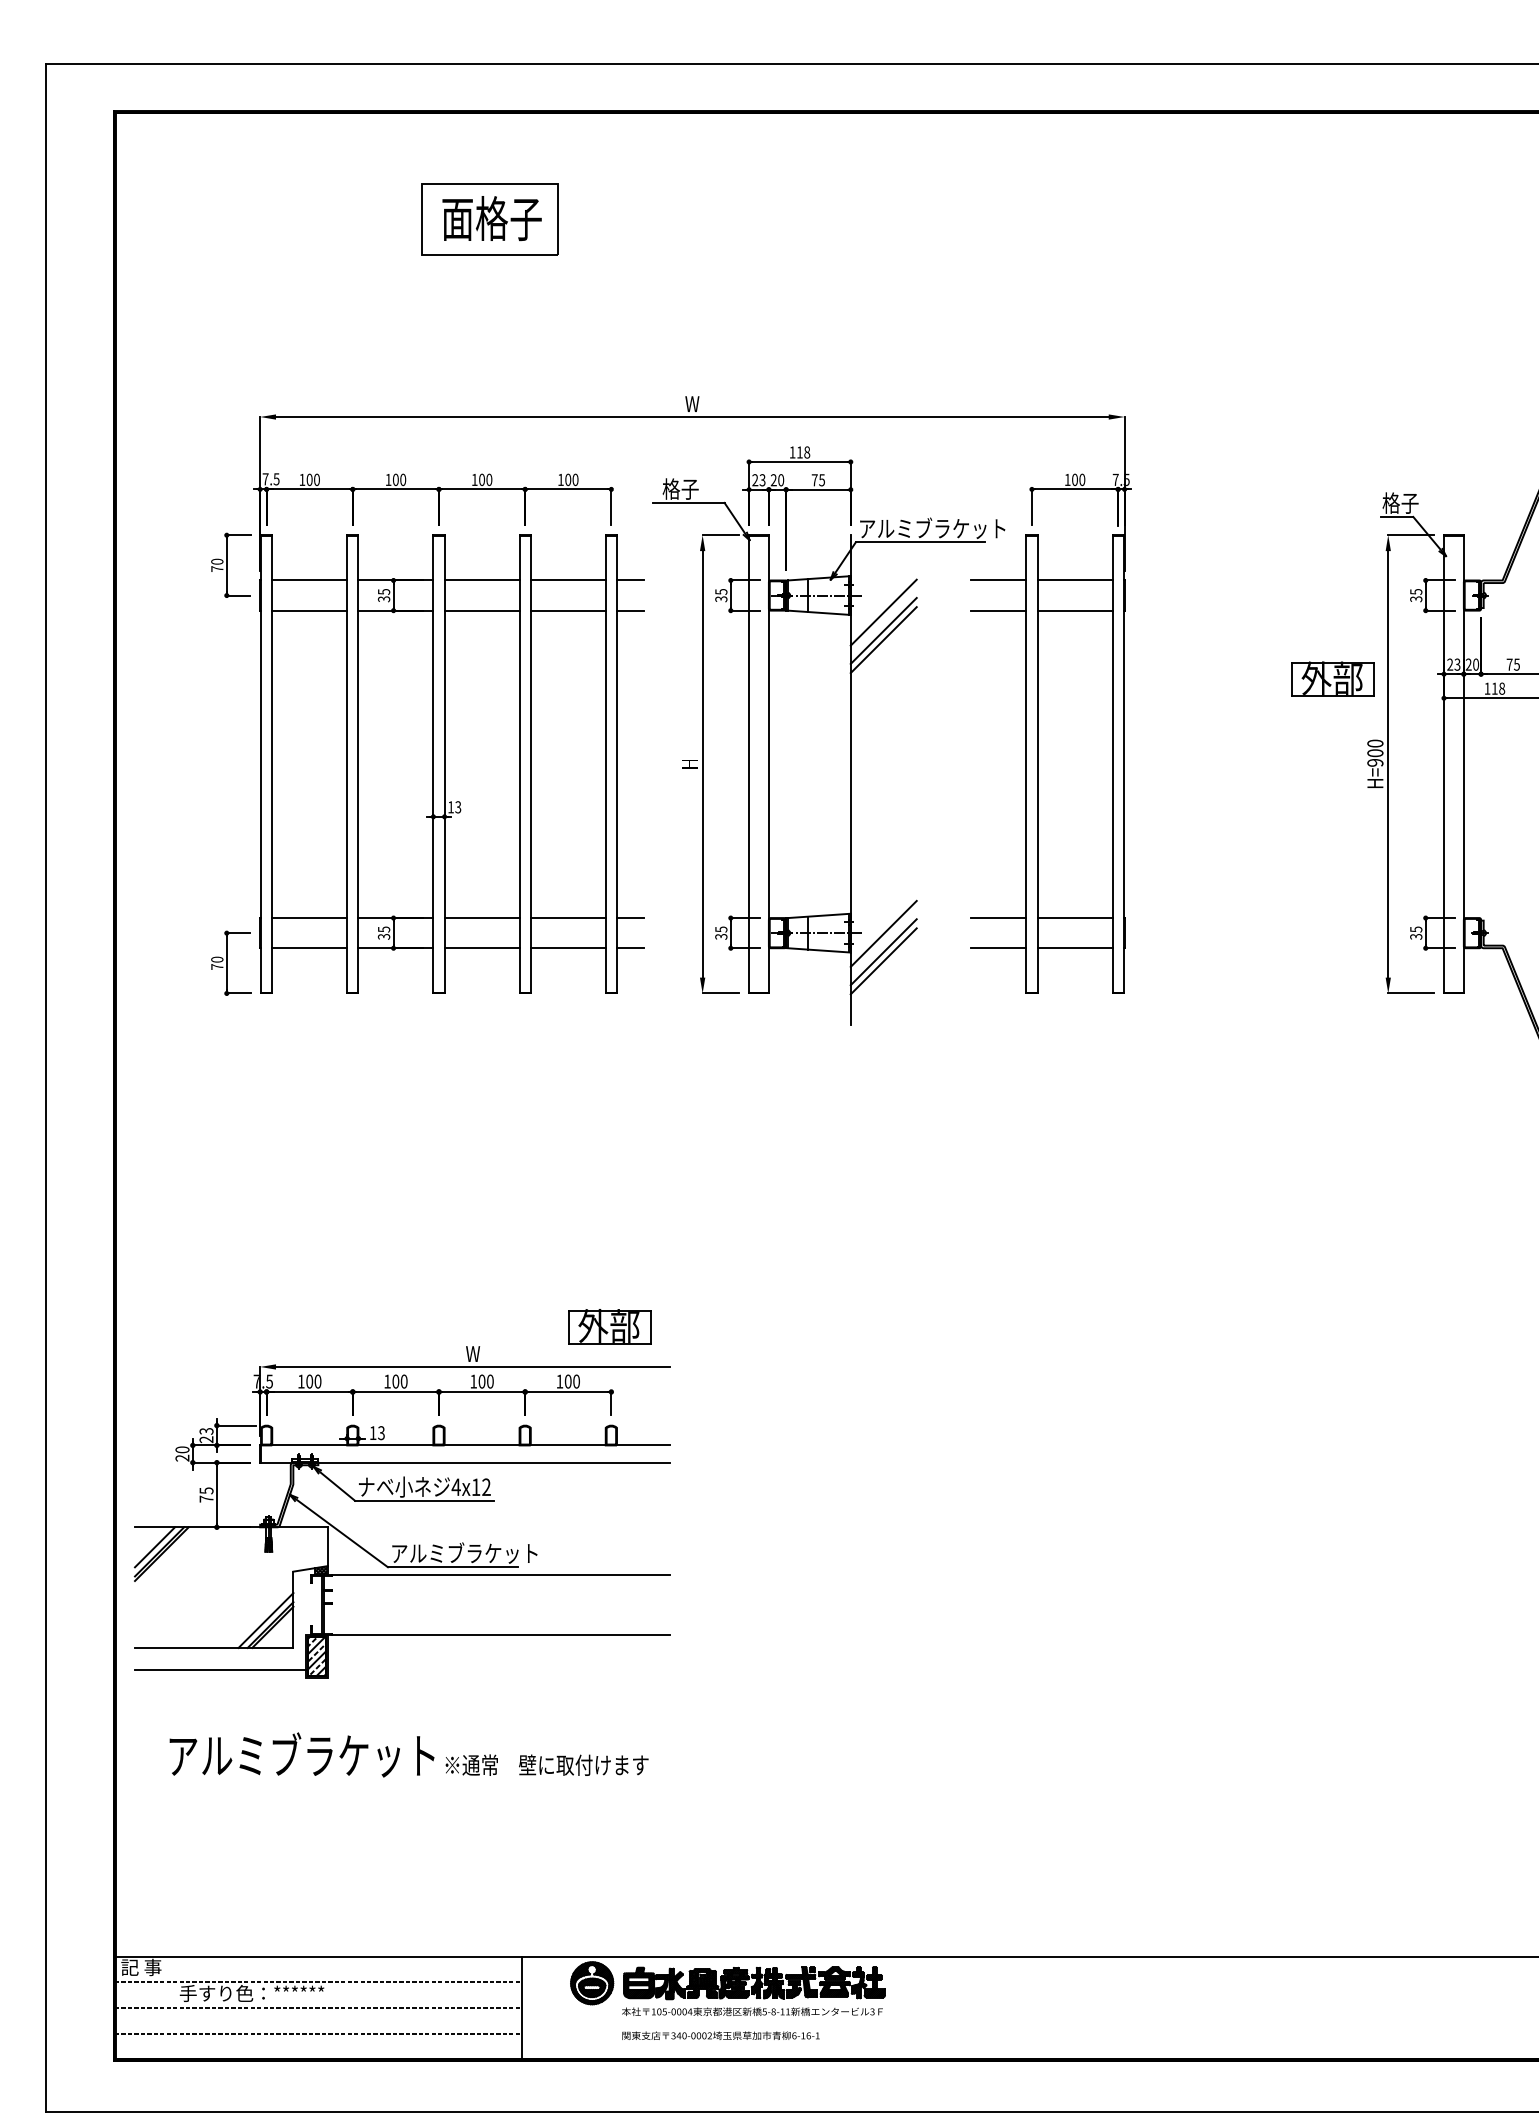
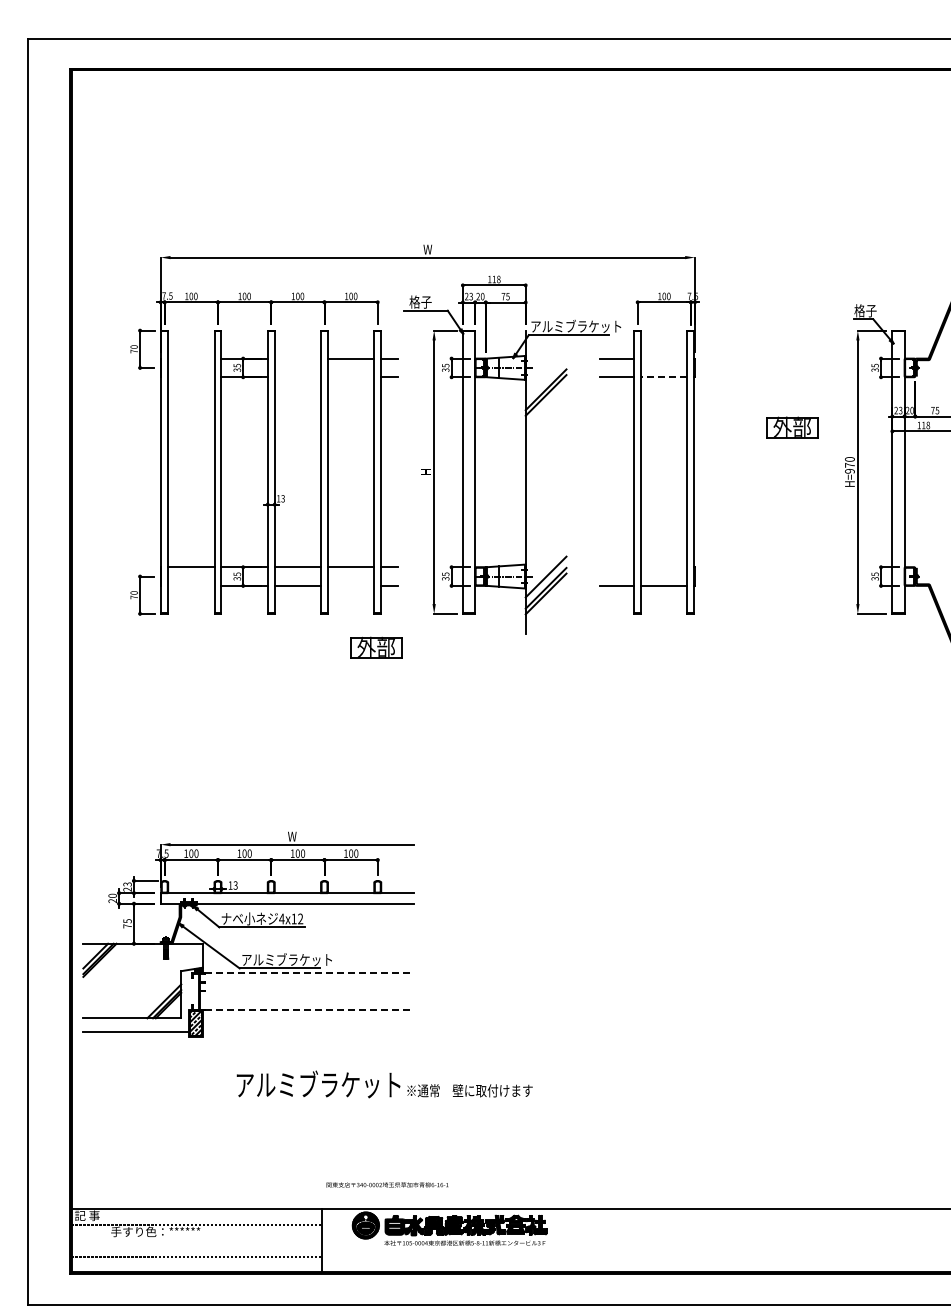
part: (489, 219) -> (302, 135), removed
line: (309, 580) -> (191, 358), removed
line: (481, 580) -> (297, 358), removed
line: (1075, 580) -> (664, 358), removed
line: (309, 611) -> (191, 377), removed
line: (481, 611) -> (297, 377), removed
line: (567, 611) -> (350, 377), removed
line: (1073, 611) -> (663, 377), solid -> dashed
line: (882, 612) -> (545, 378), removed
part: (1332, 679) -> (792, 427), moved
text: (1374, 753) -> (849, 465), H=900 -> H=970
line: (997, 918) -> (616, 567), removed
line: (1075, 918) -> (664, 567), removed
line: (309, 947) -> (191, 585), removed
line: (567, 947) -> (350, 585), removed
part: (609, 1326) -> (376, 647), moved
line: (502, 1575) -> (310, 973), solid -> dashed
line: (502, 1635) -> (310, 1010), solid -> dashed
text: (408, 1755) -> (384, 1084), moved
line: (318, 2009) -> (196, 1241), removed
text: (720, 2034) -> (387, 1184), moved

